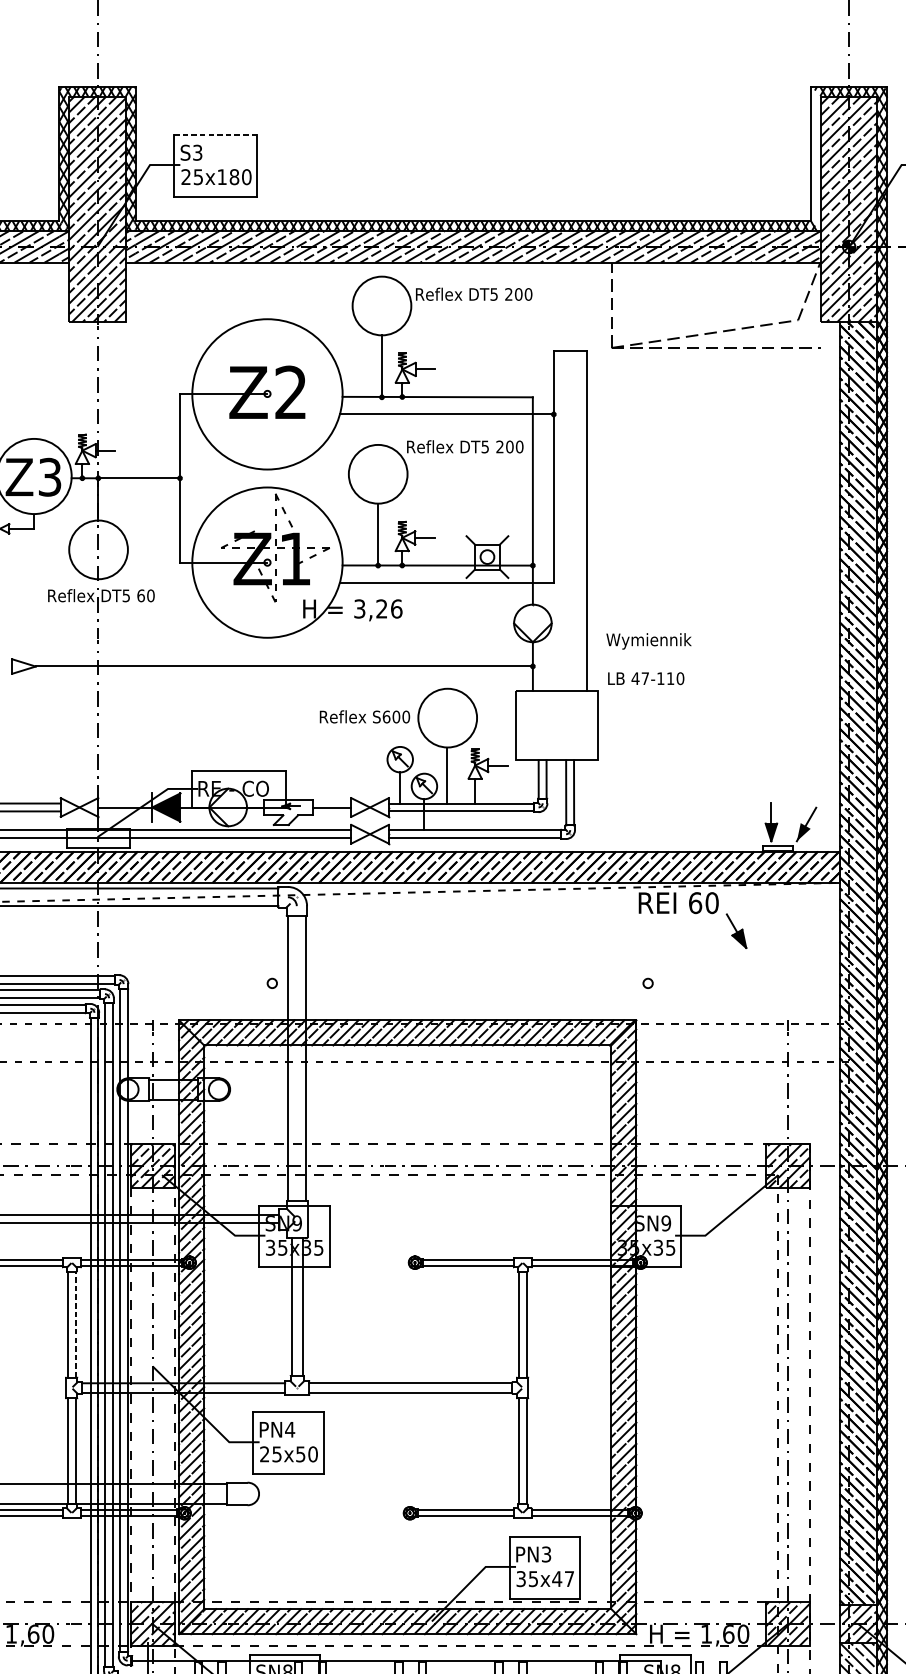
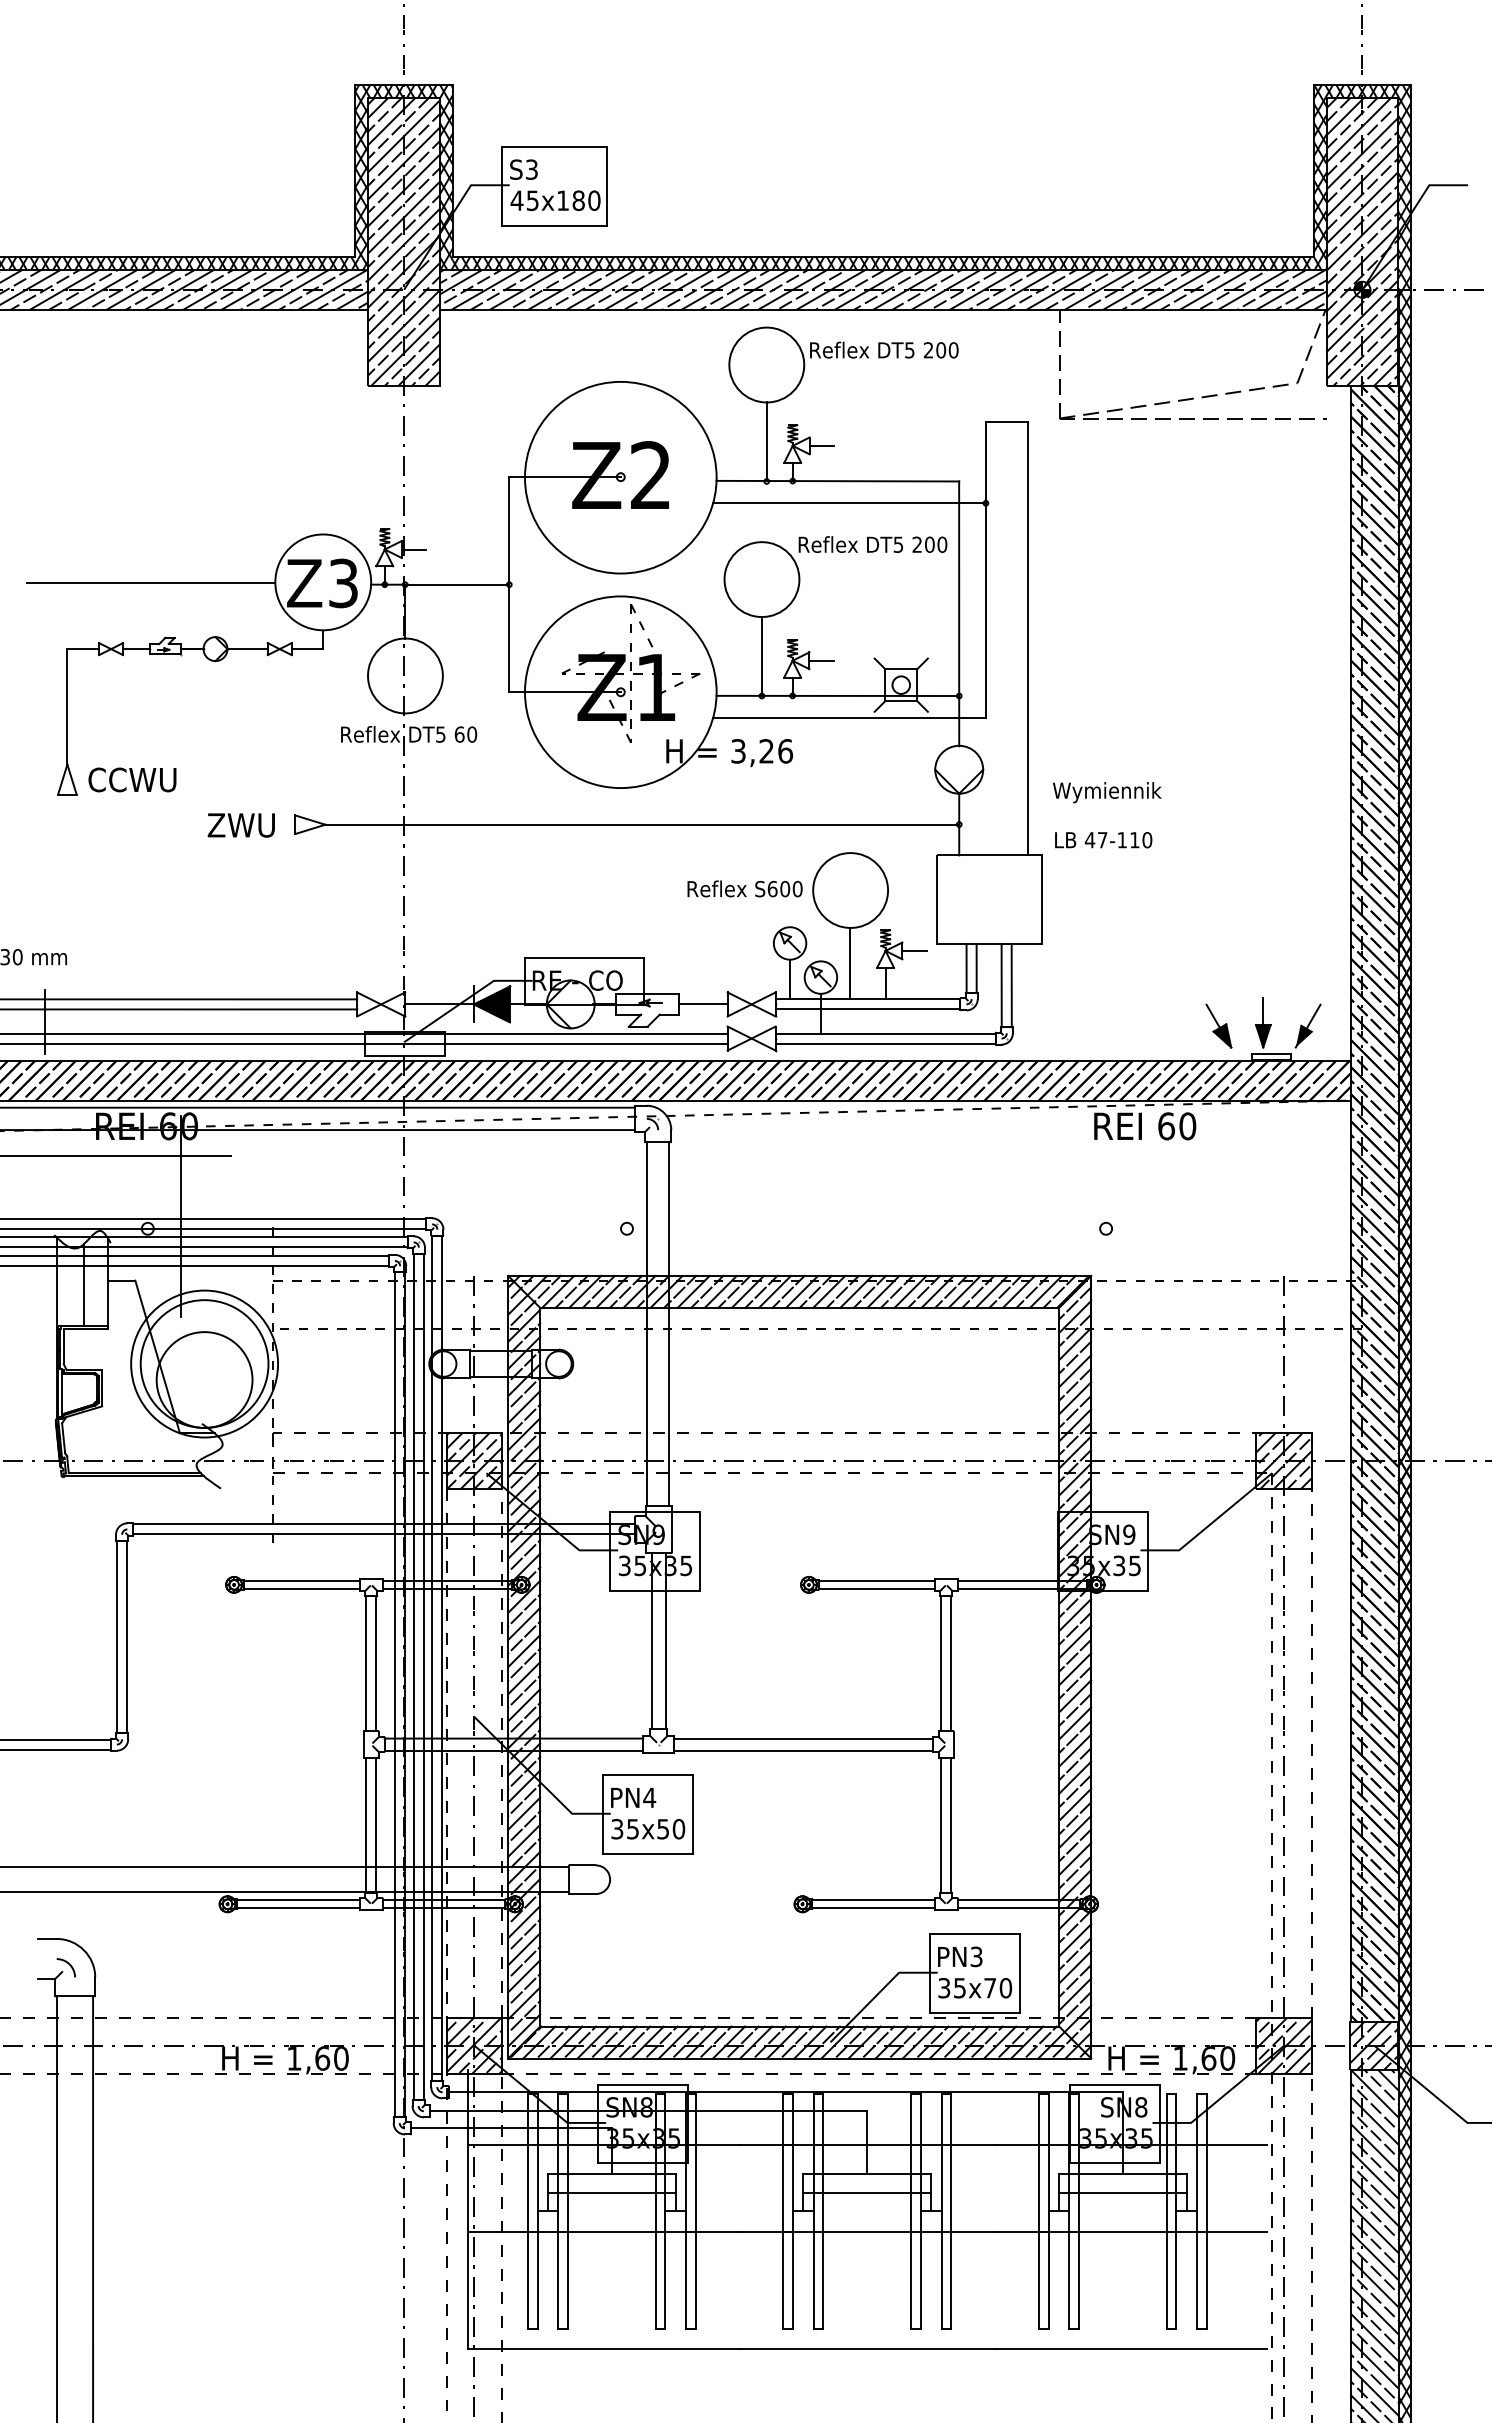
line: (215, 134) -> (554, 146), dashed -> solid
hatch: (815, 158) -> (1319, 177), added
text: (185, 176) -> (516, 200), 25x180 -> 45x180
part: (736, 930) -> (1218, 1025), moved
line: (75, 1324) -> (376, 1663), dashed -> solid
text: (264, 1454) -> (617, 1829), 25x50 -> 35x50
text: (562, 1579) -> (997, 1988), 35x47 -> 35x70

